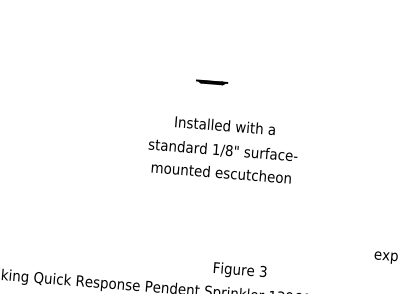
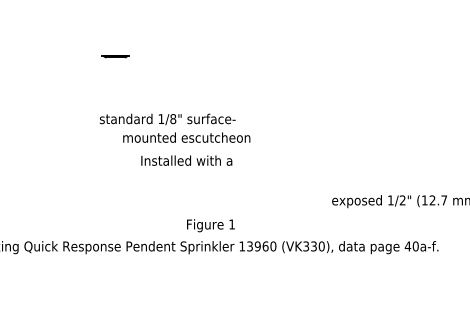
line: (211, 82) -> (115, 56), moved
text: (224, 125) -> (186, 160), moved
text: (222, 150) -> (167, 119), moved
text: (262, 271) -> (231, 224), 3 -> 1

